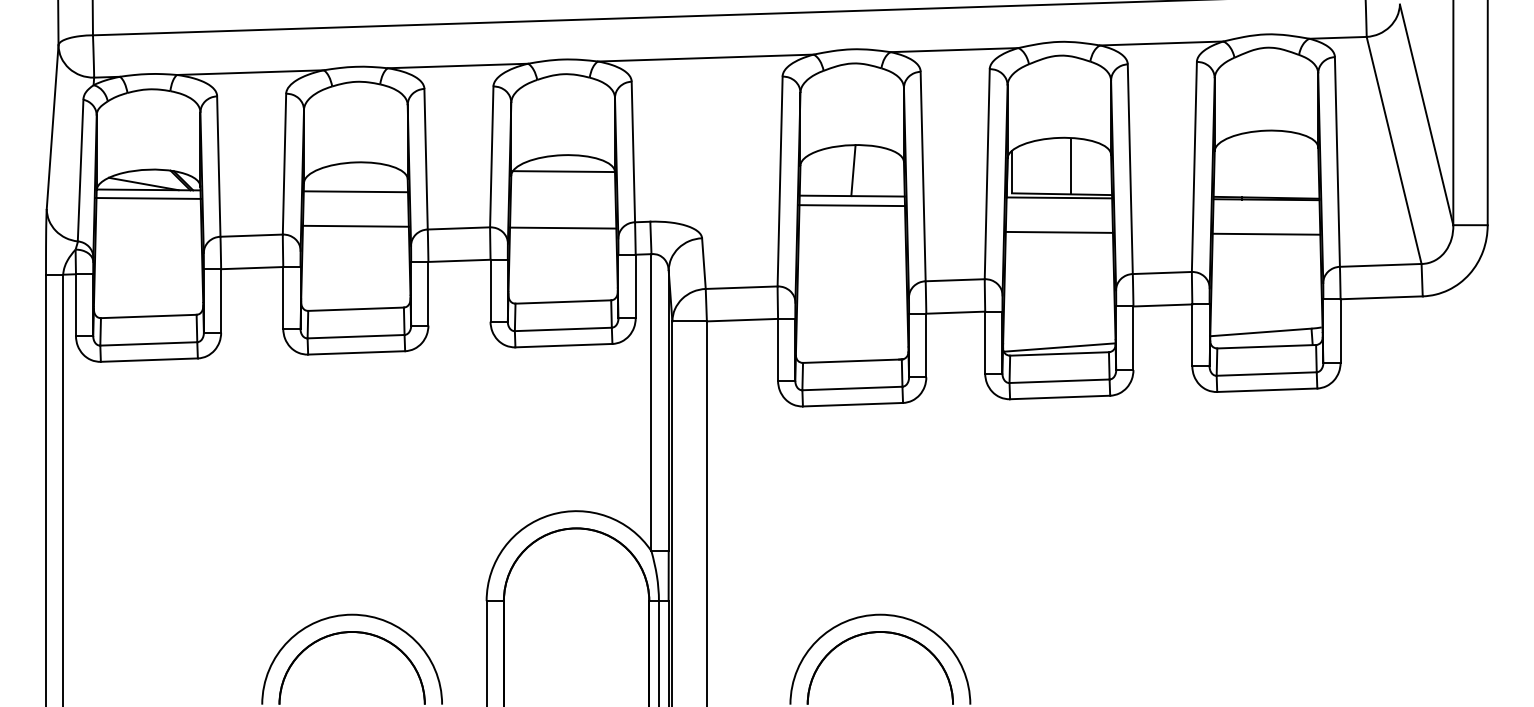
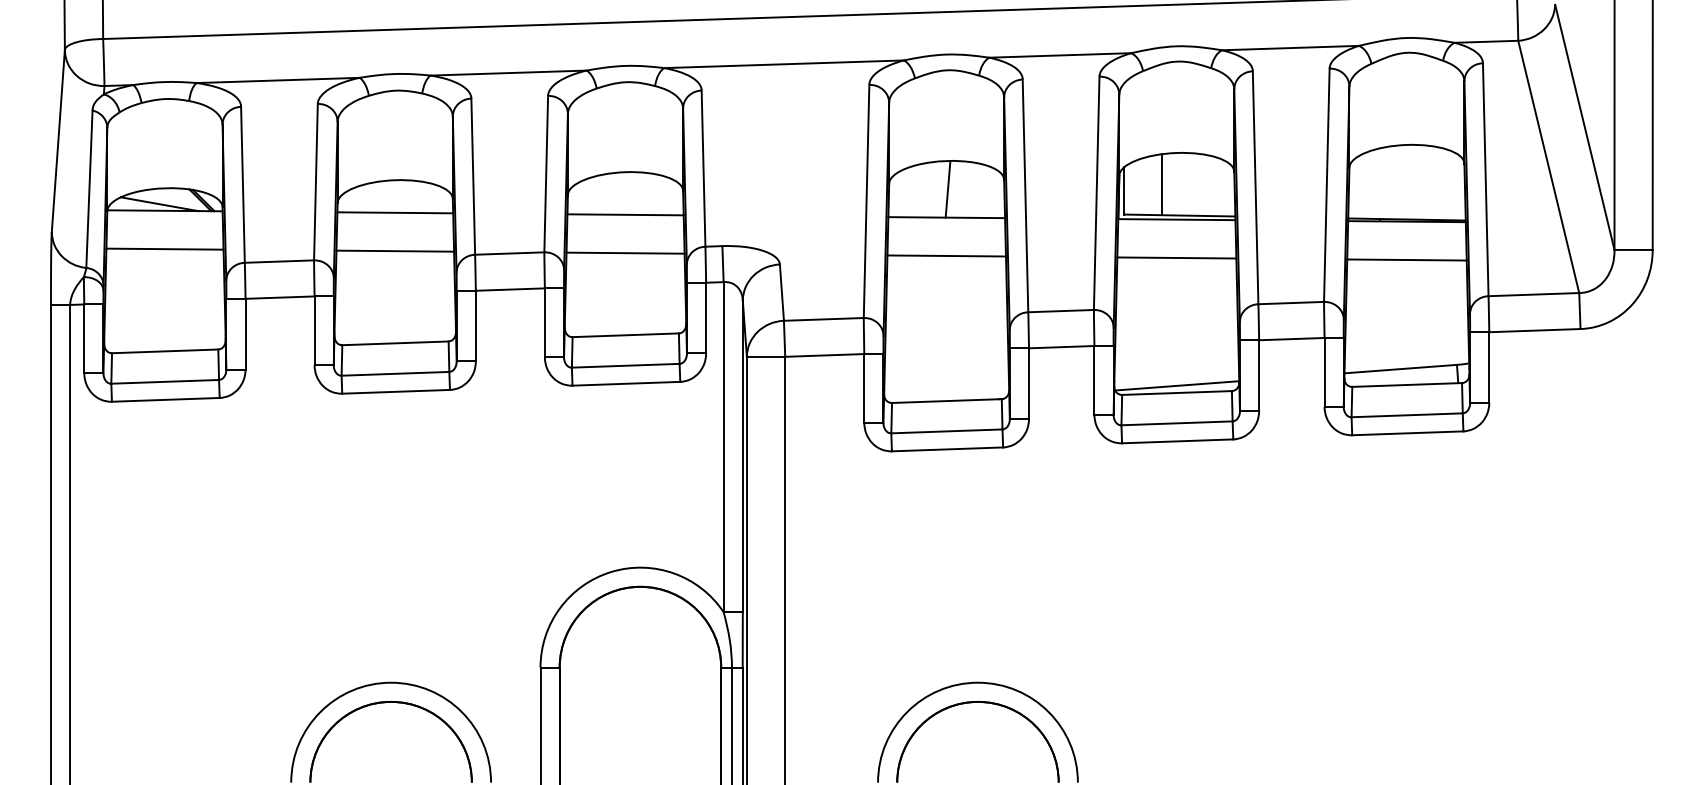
line: (1071, 166) -> (1162, 184), moved
line: (562, 171) -> (624, 214), moved
line: (148, 198) -> (164, 249), moved
line: (851, 205) -> (945, 255), moved

